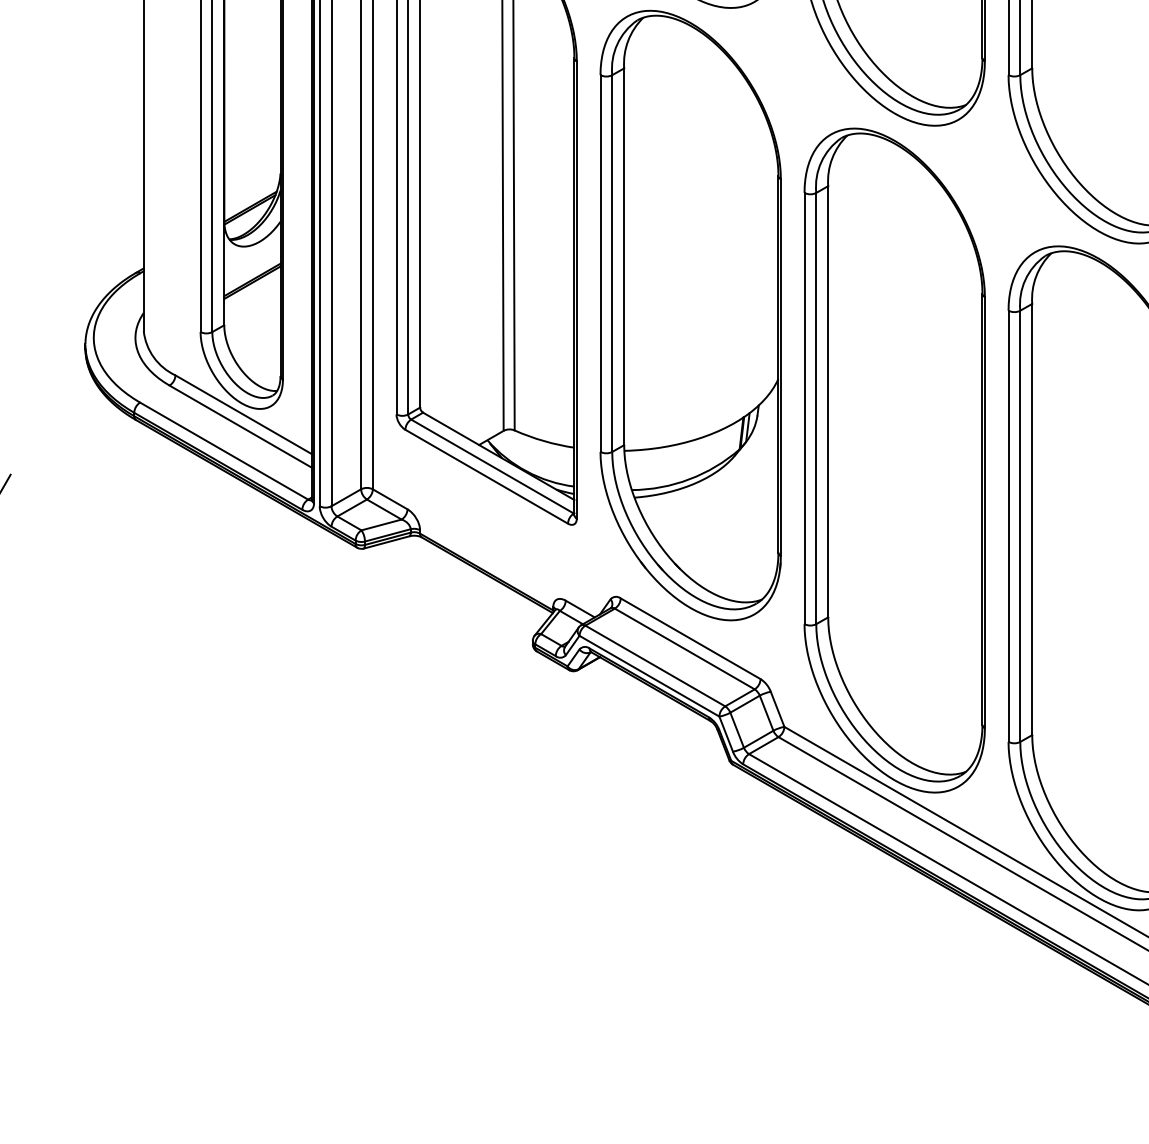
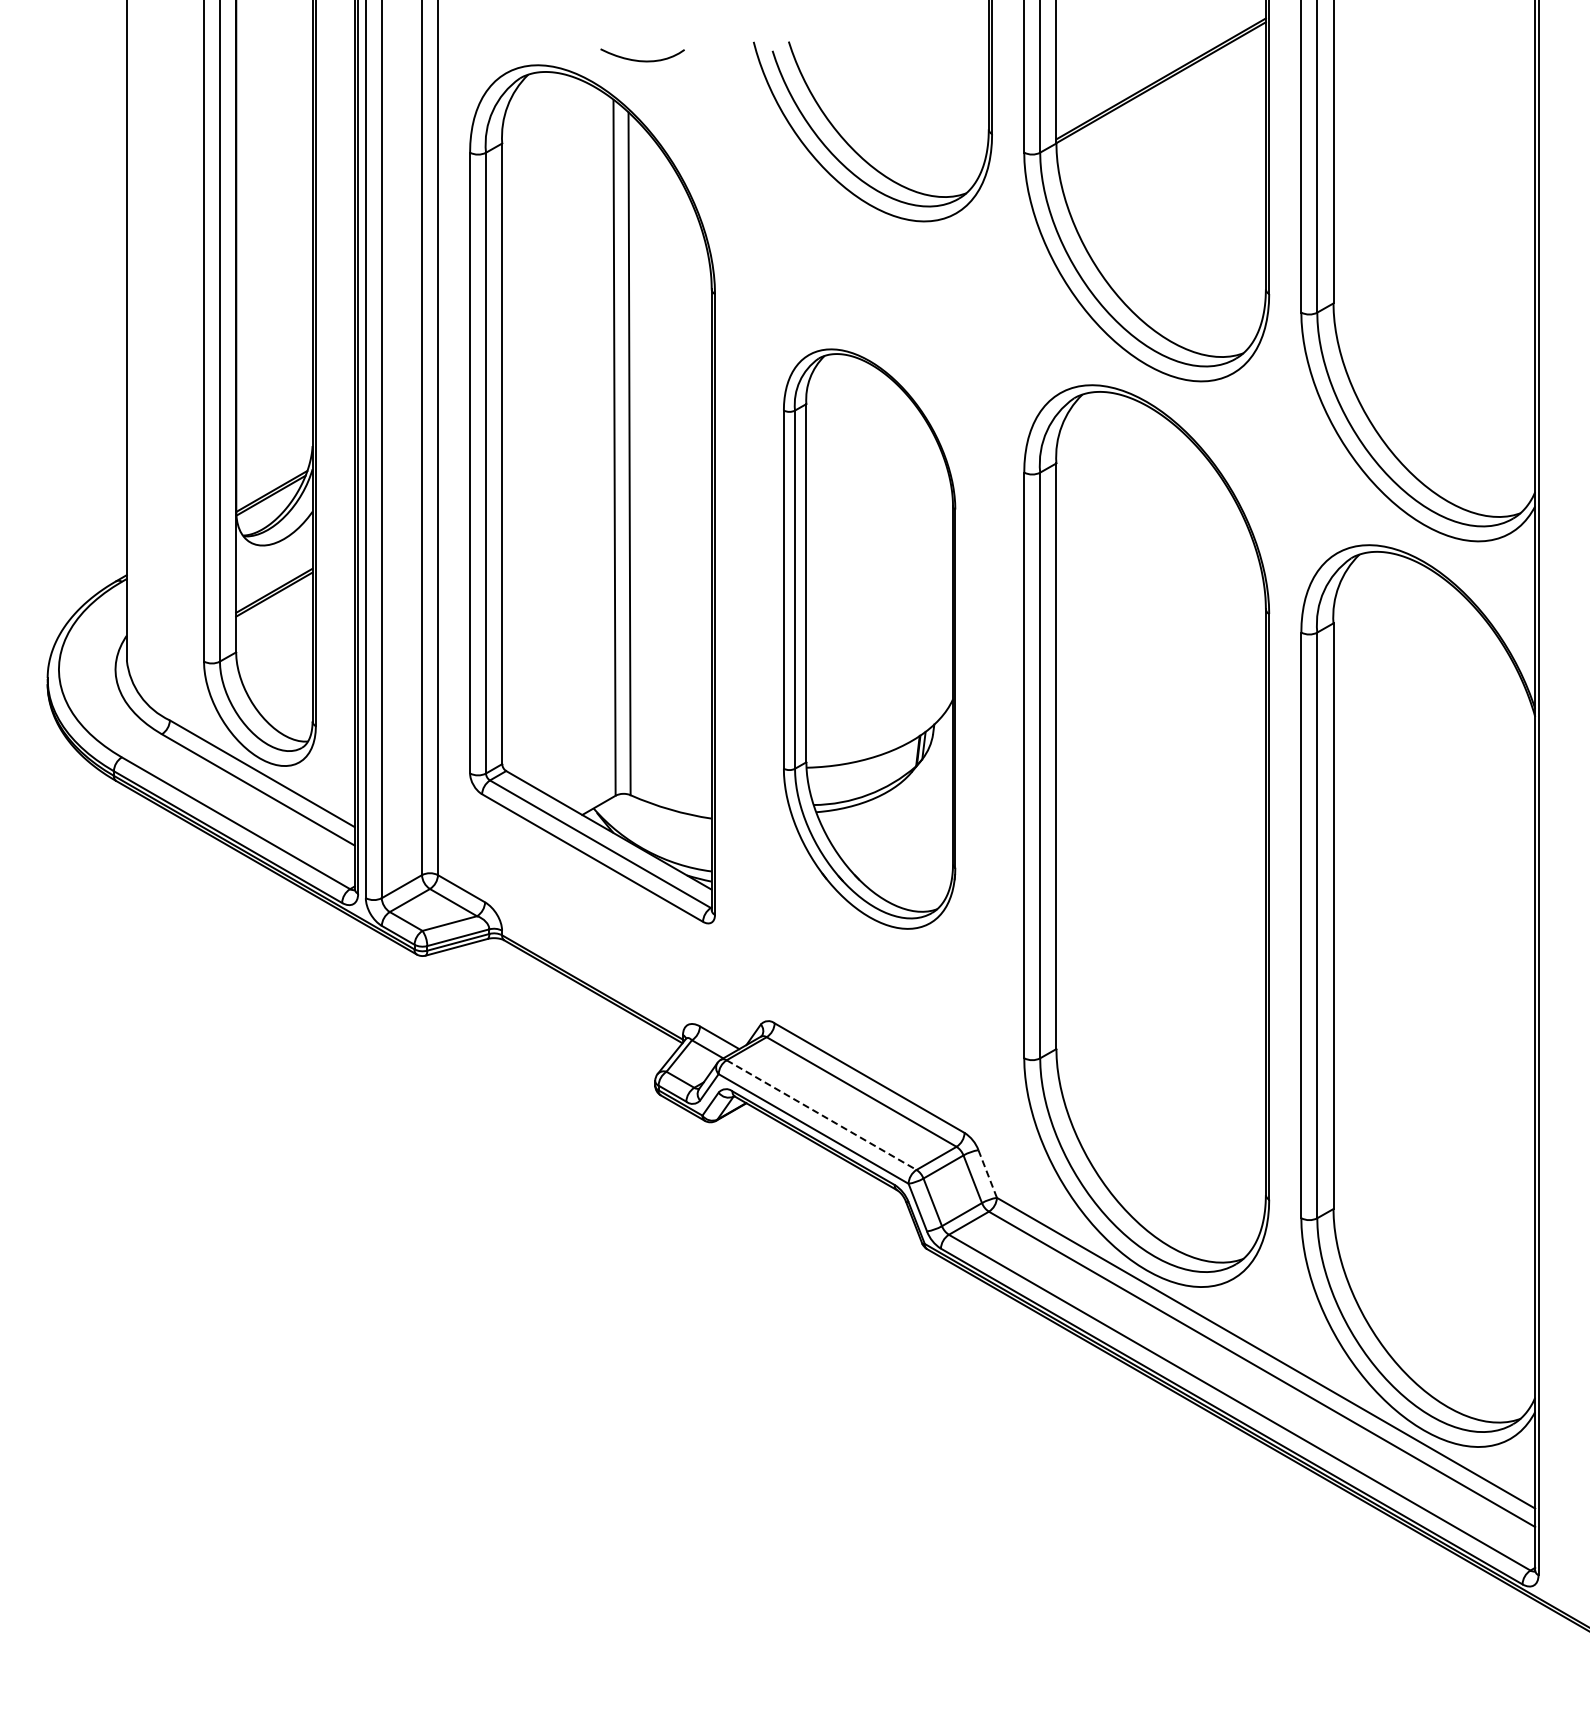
part: (690, 315) -> (869, 638), size x0.7
line: (655, 666) -> (821, 1115), solid -> dashed
line: (777, 709) -> (987, 1174), solid -> dashed

